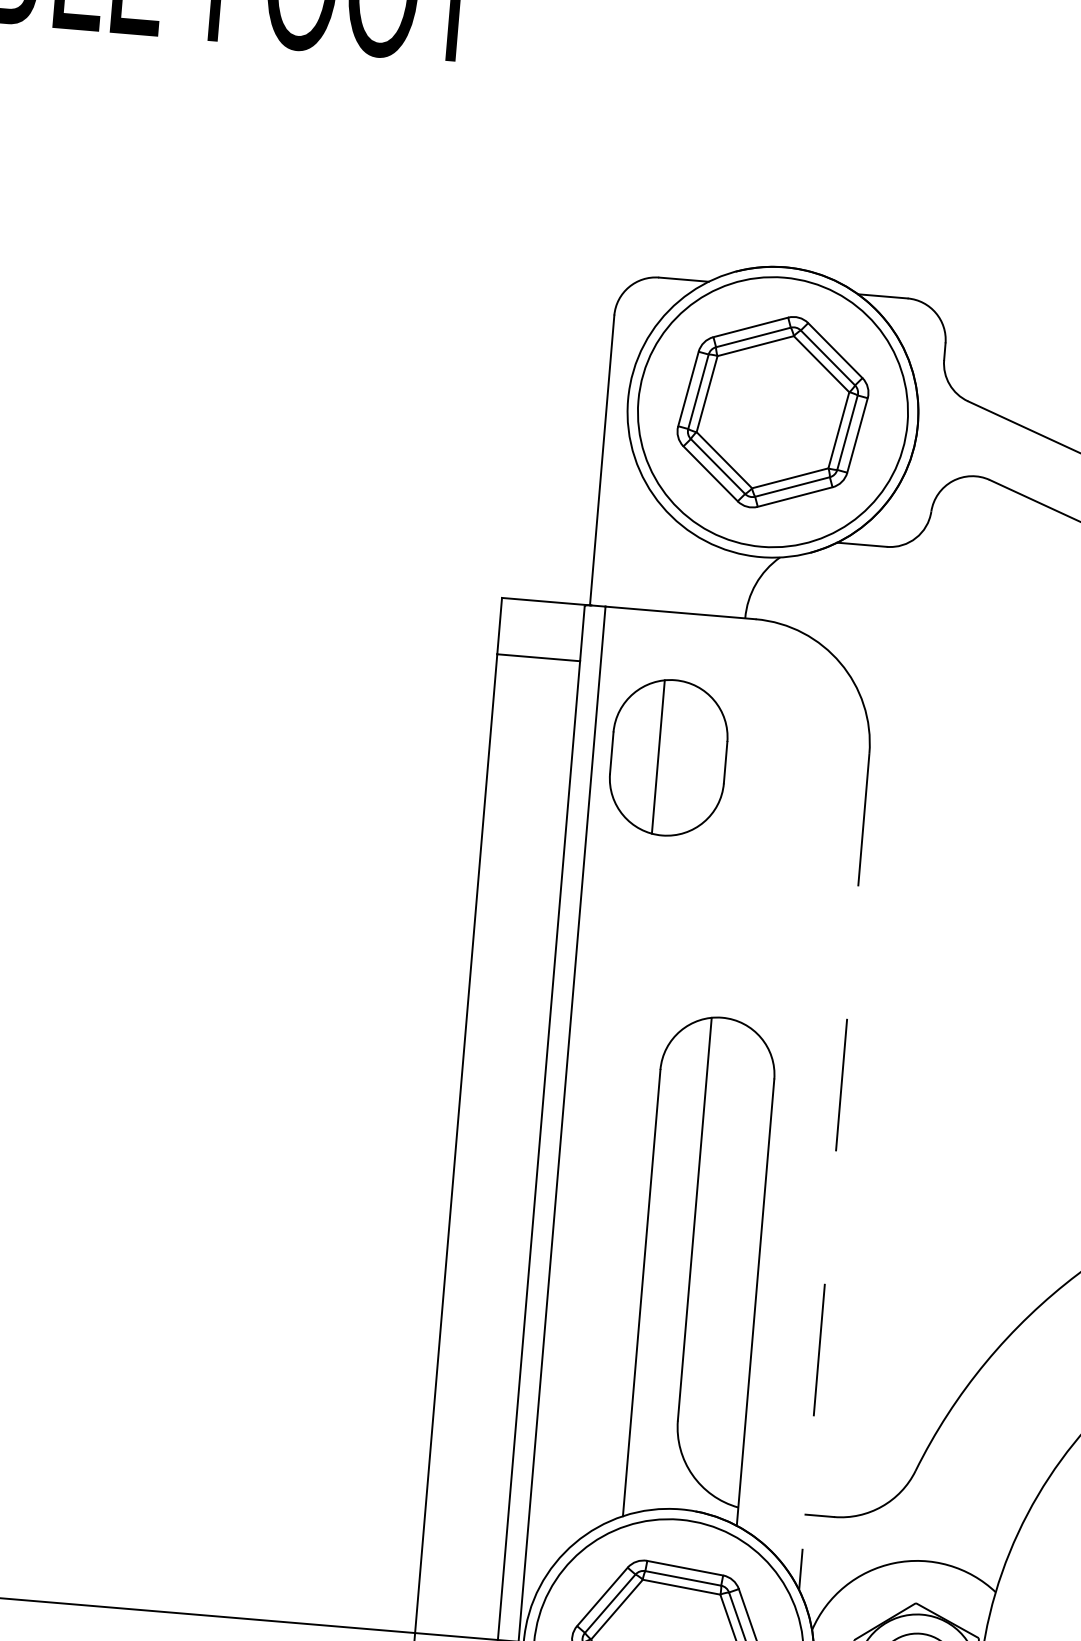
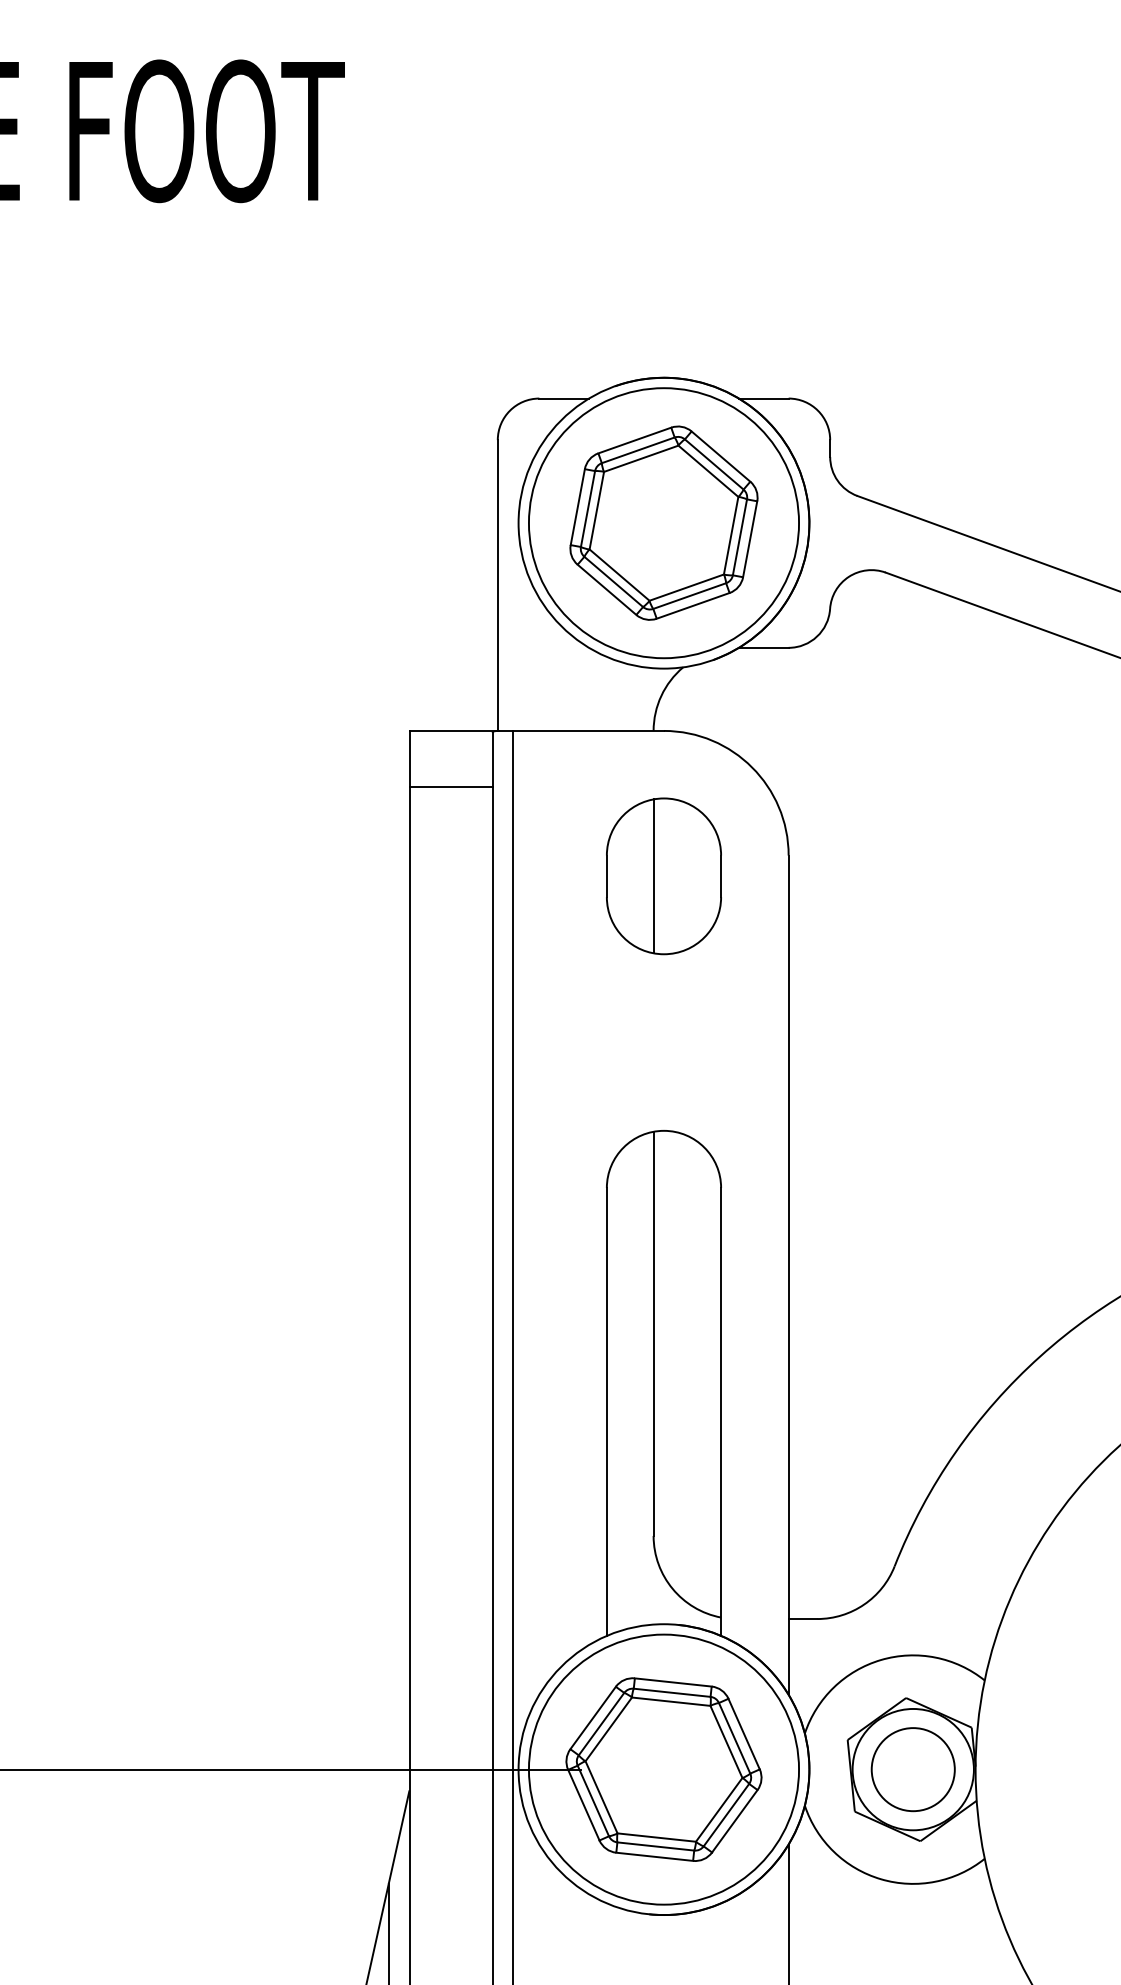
part: (668, 757) -> (663, 876), moved
line: (834, 1172) -> (788, 1275), dashed -> solid

